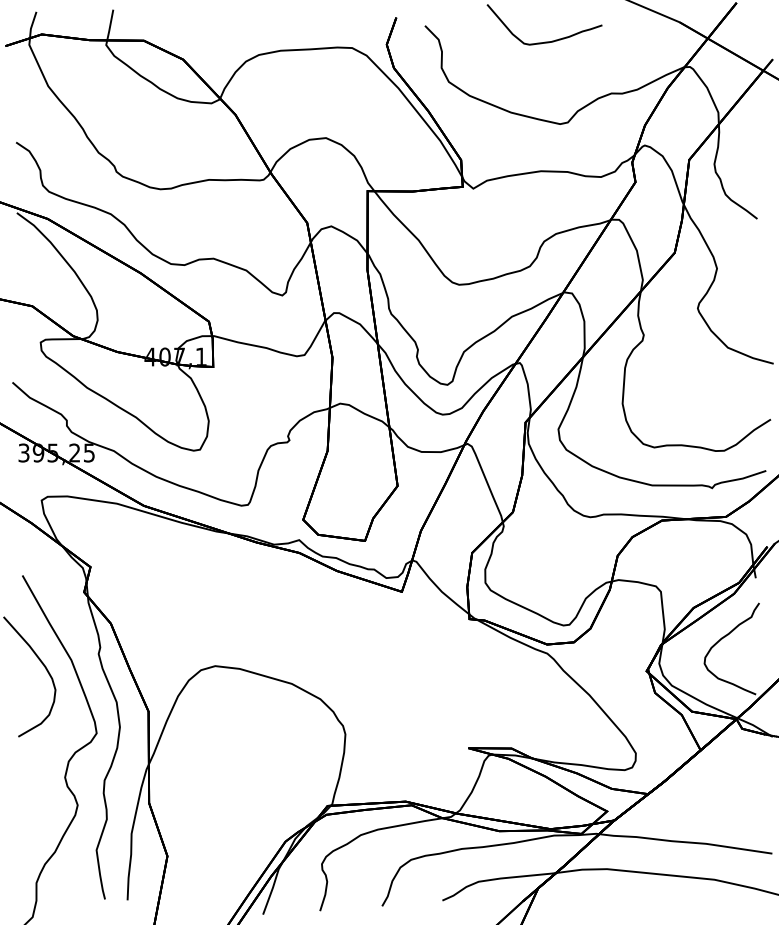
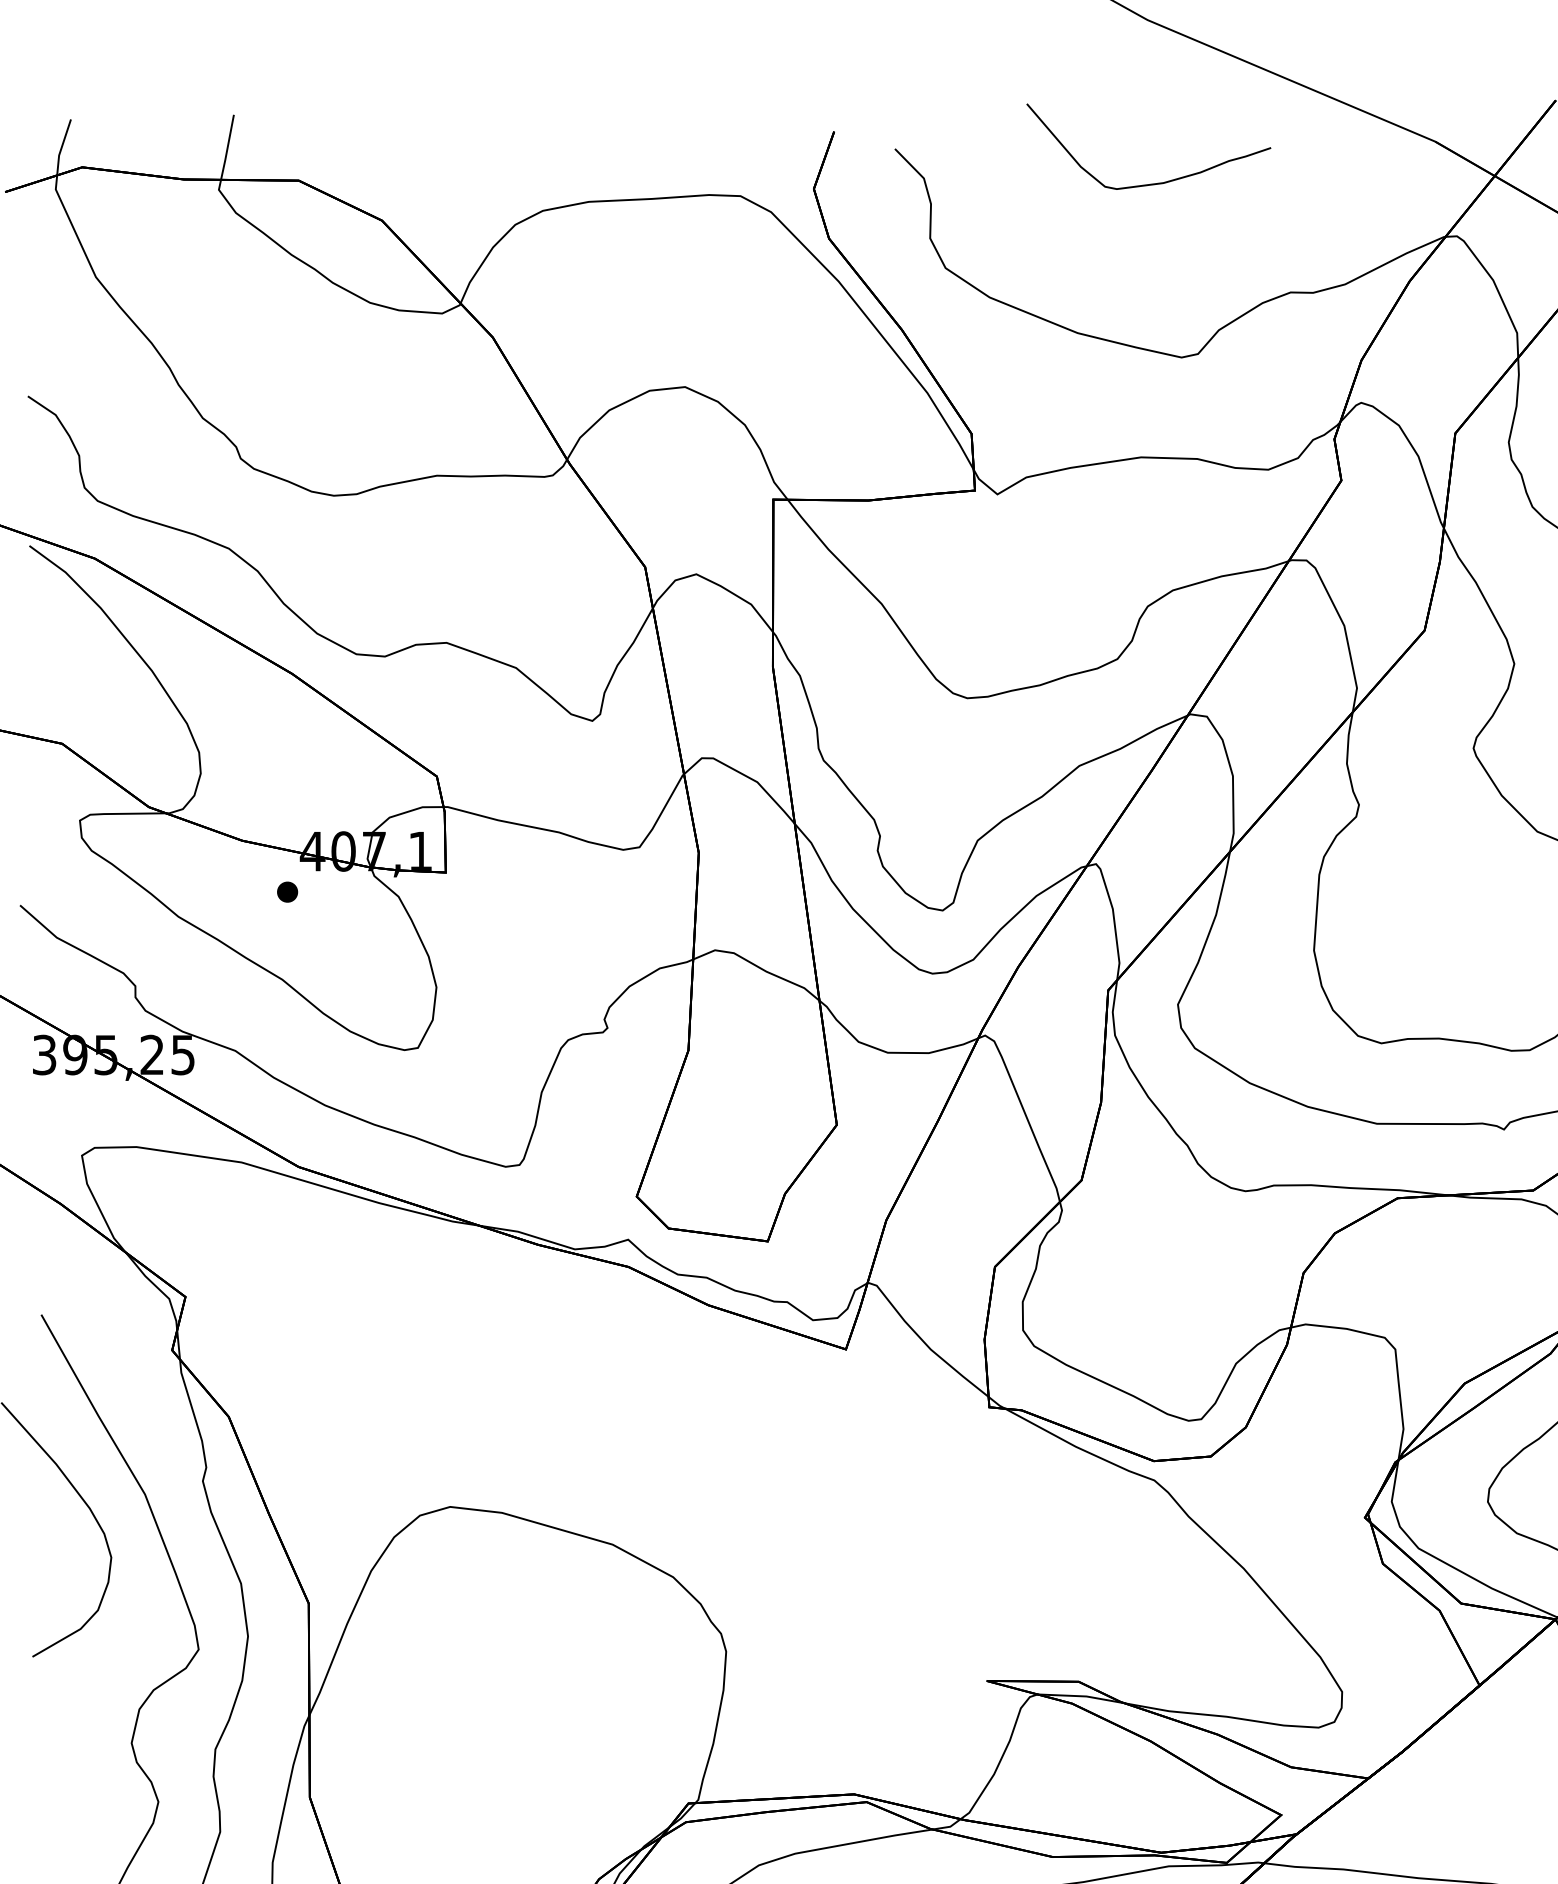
part: (138, 376) -> (287, 892), added

